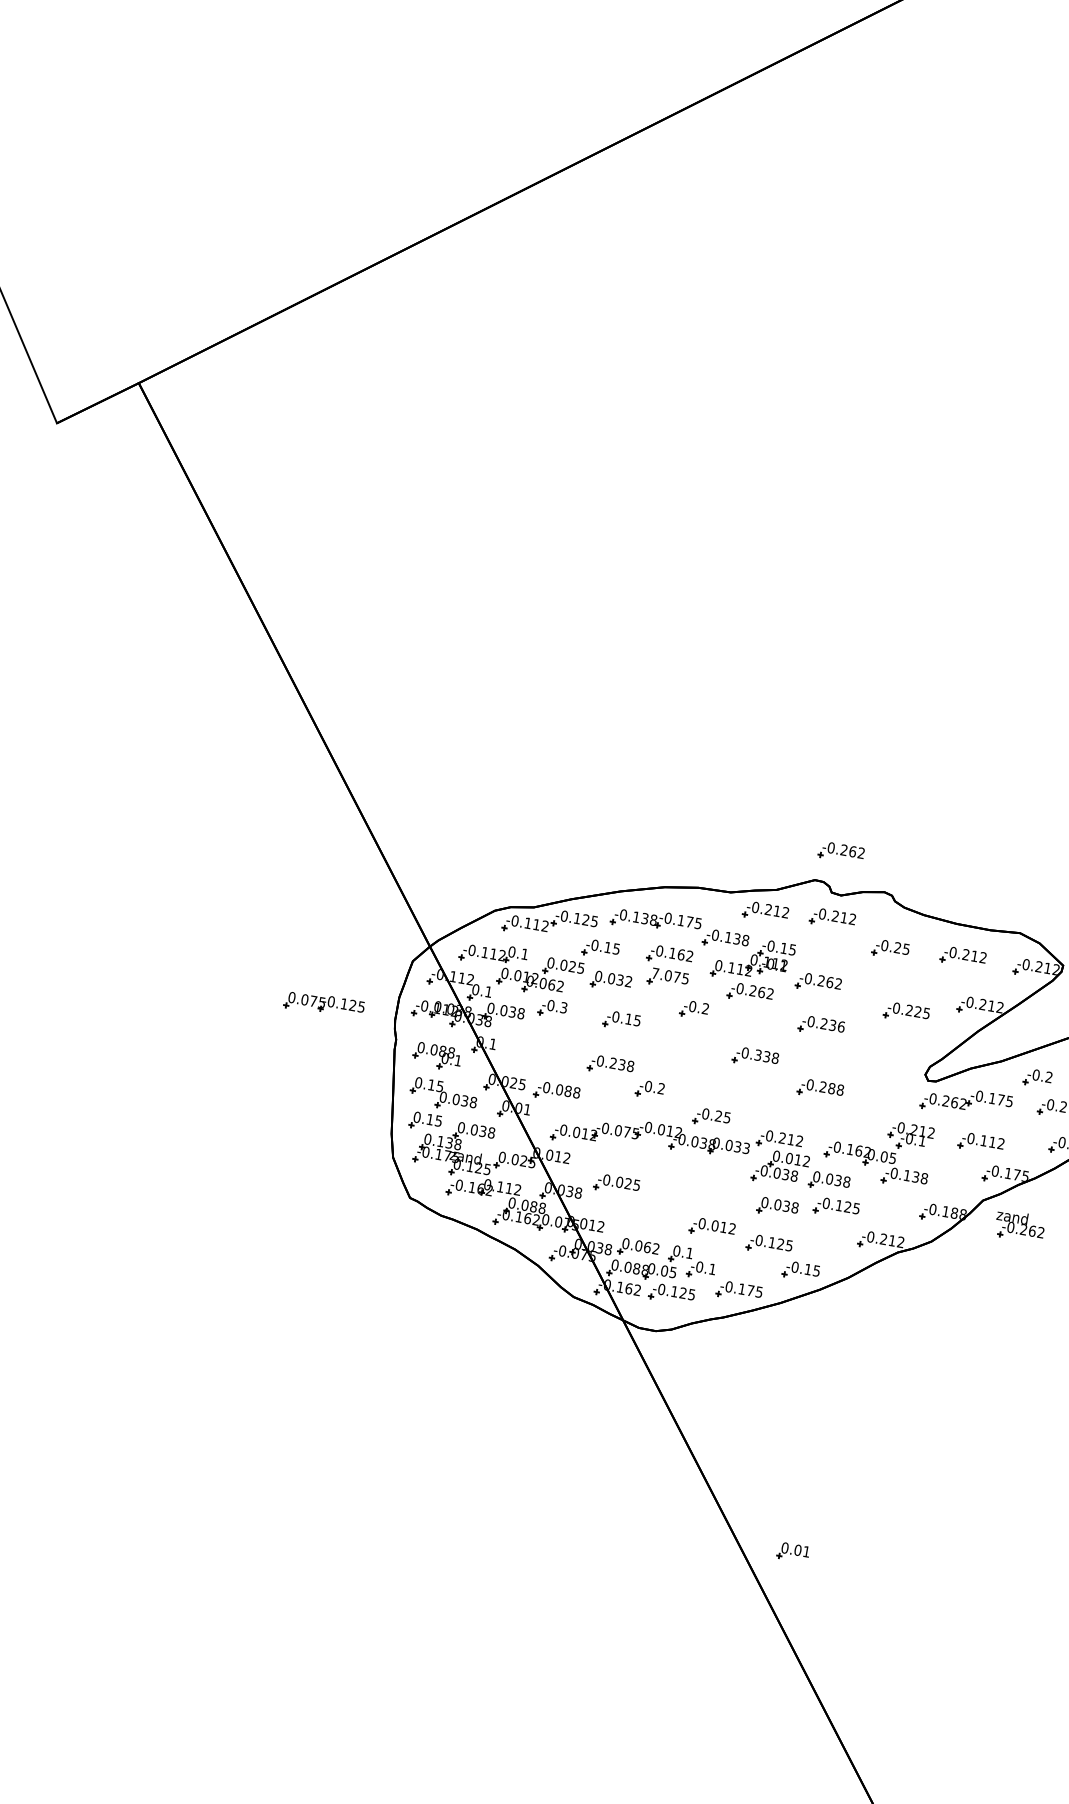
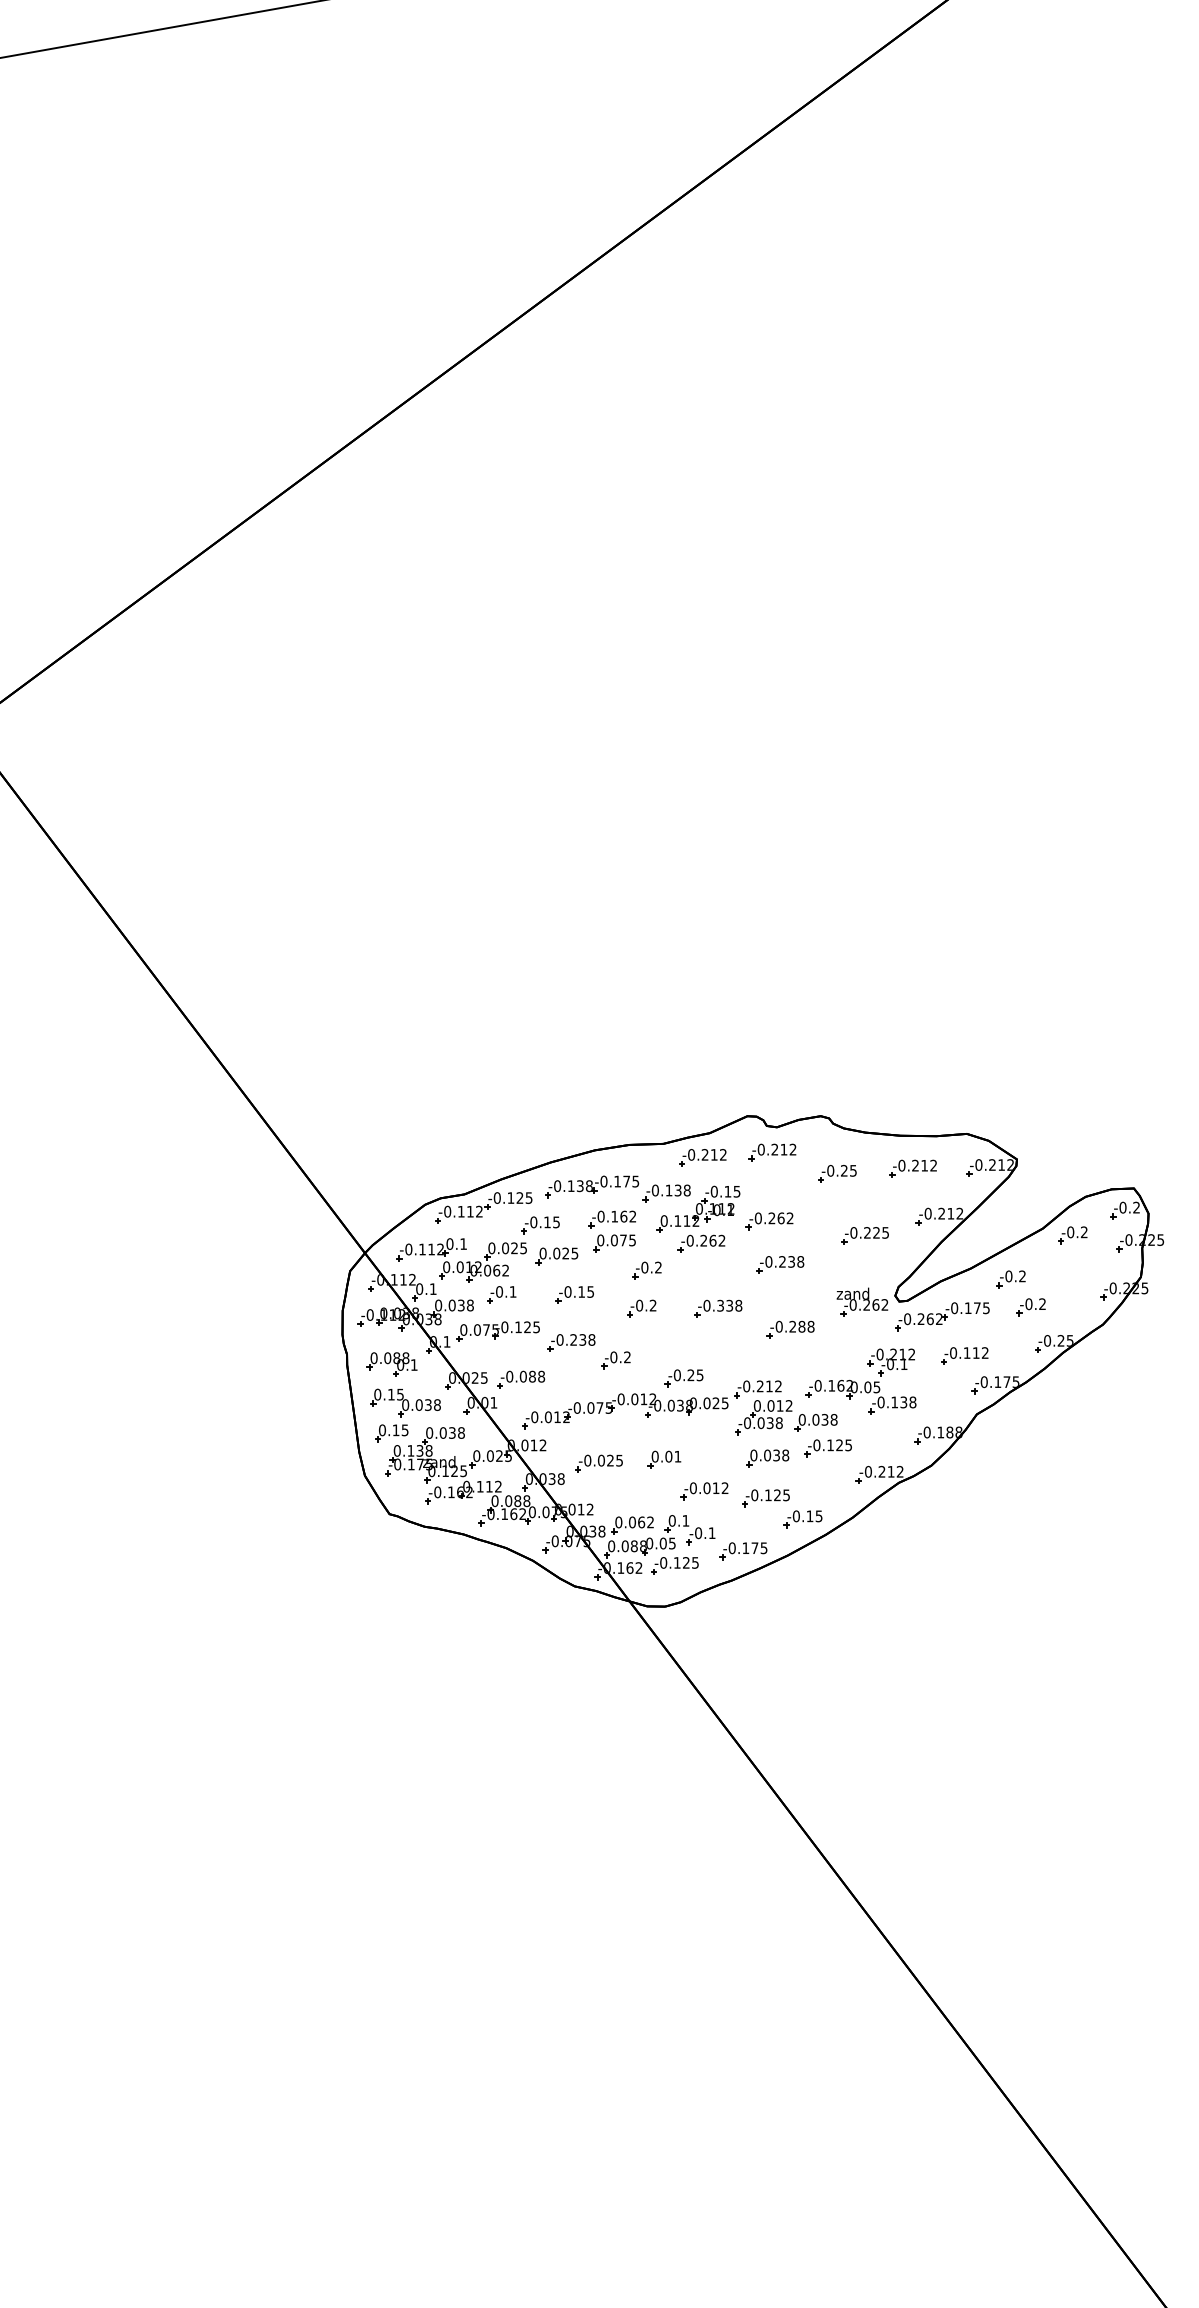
part: (841, 852) -> (769, 1083), removed
text: (655, 973) -> (600, 1240), 7.075 -> 0.075
text: (624, 980) -> (570, 1253), 0.032 -> 0.025
part: (323, 1004) -> (497, 1331), moved
text: (563, 1007) -> (512, 1291), -0.3 -> -0.1
text: (841, 1026) -> (800, 1261), -0.236 -> -0.238
part: (682, 1044) -> (641, 1308), added
text: (741, 1147) -> (720, 1403), 0.033 -> 0.025
part: (1020, 1225) -> (862, 1301), moved
part: (793, 1552) -> (664, 1459), moved

